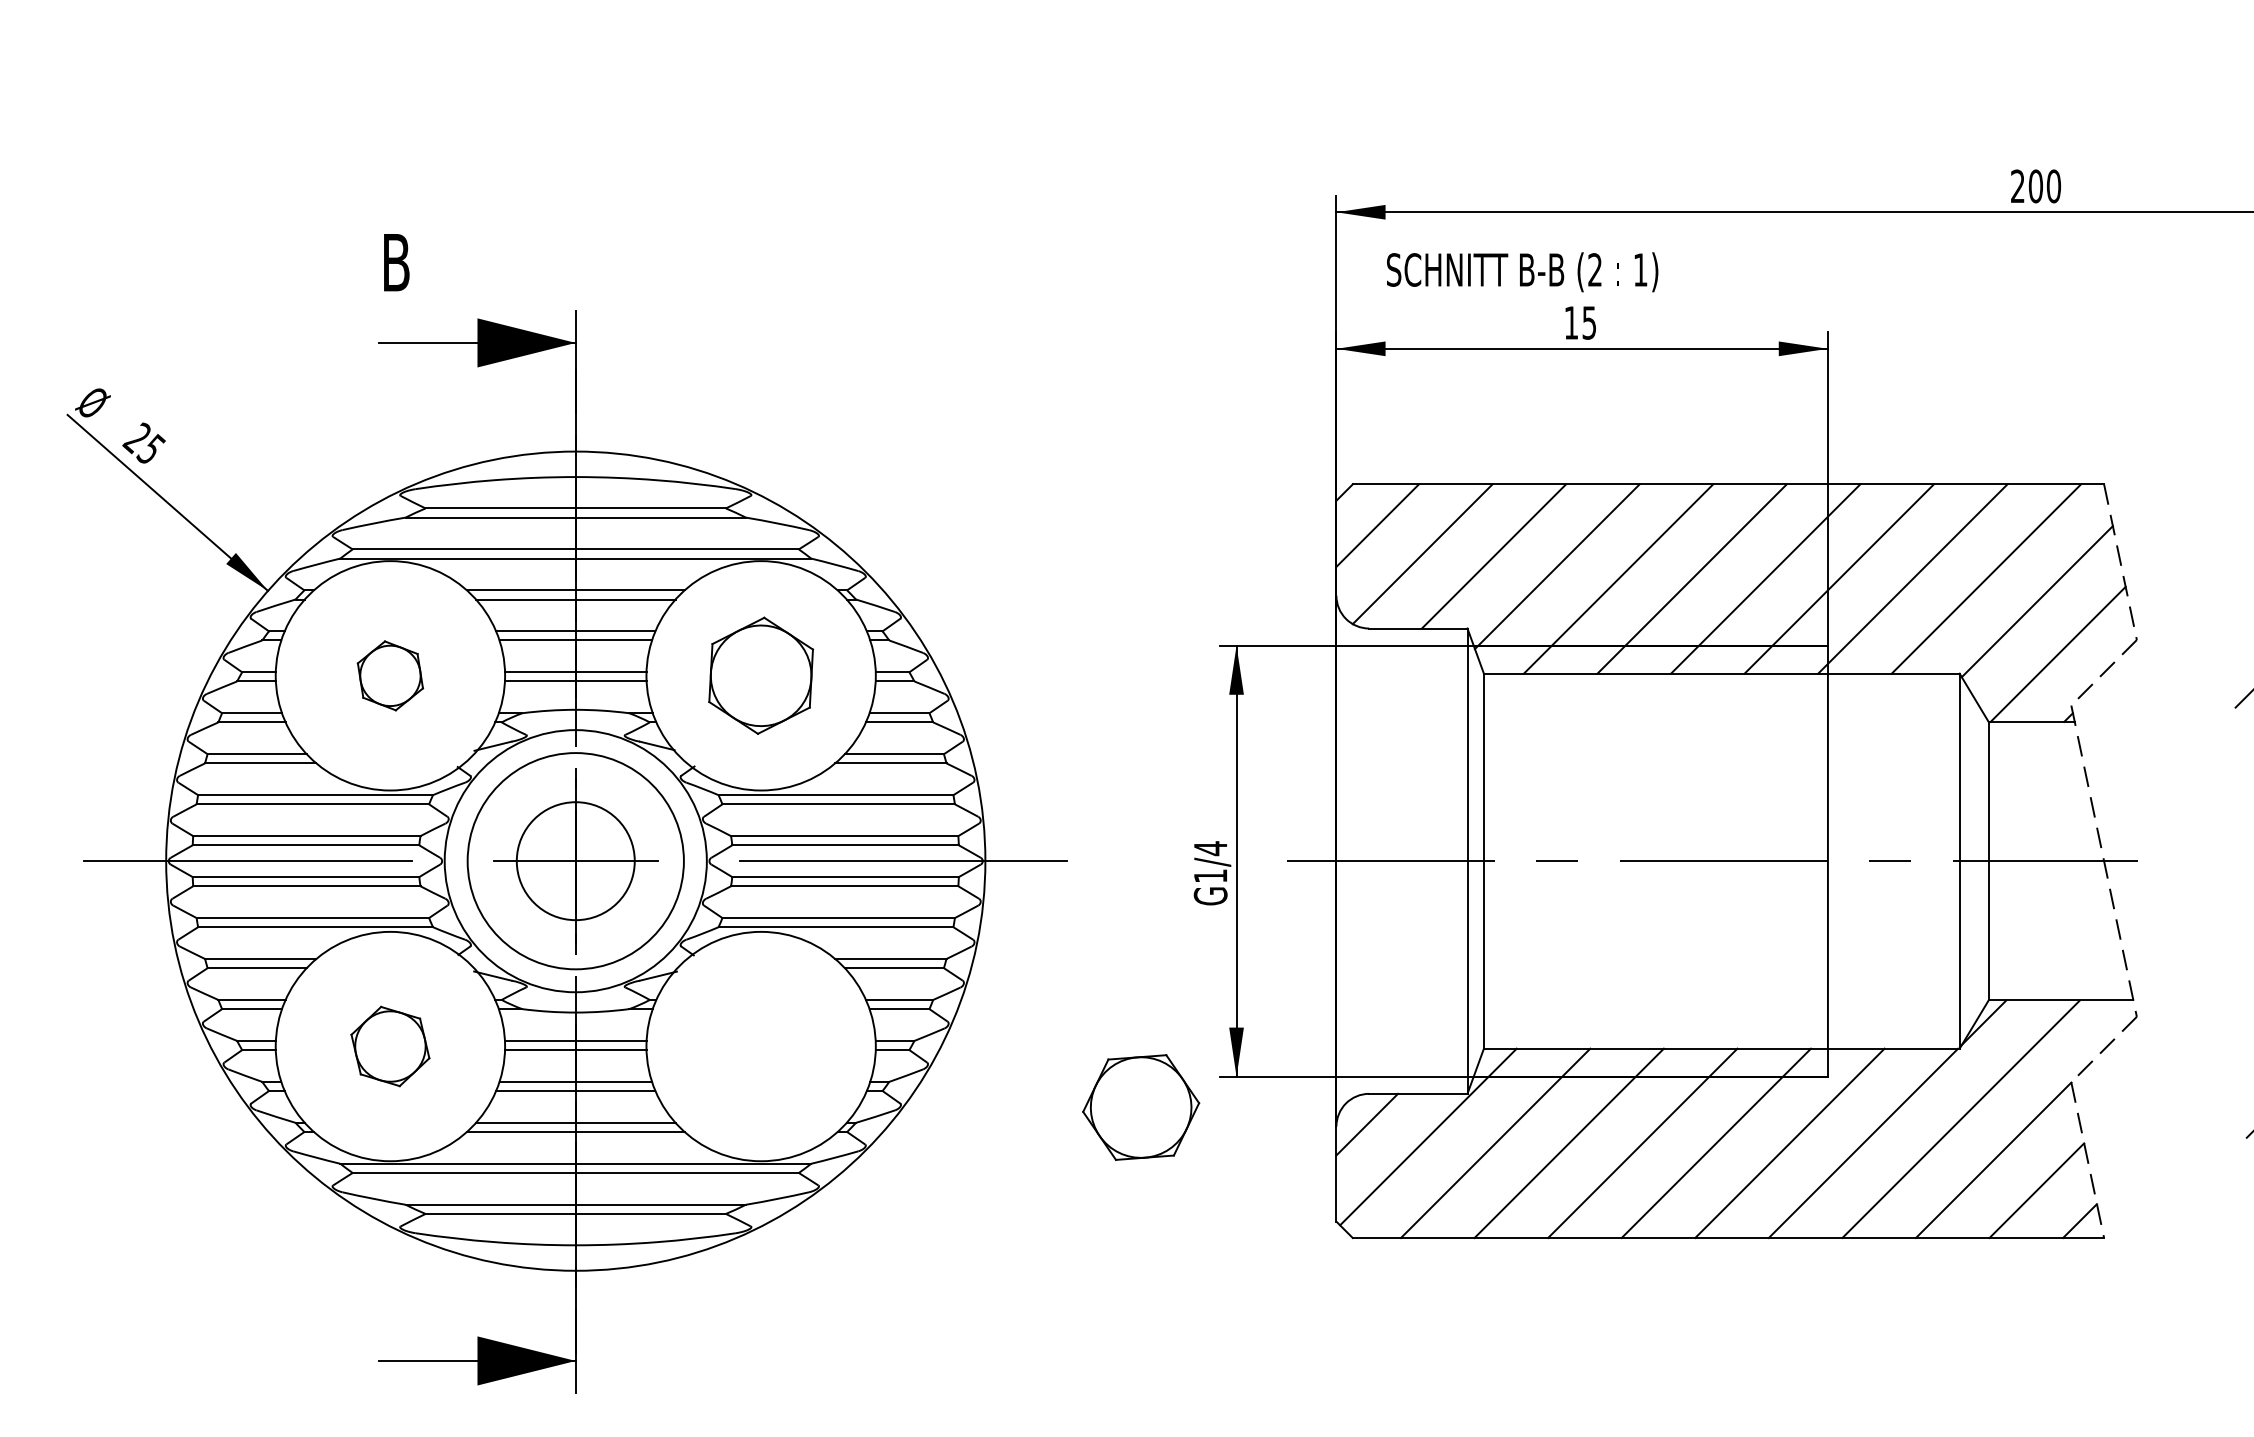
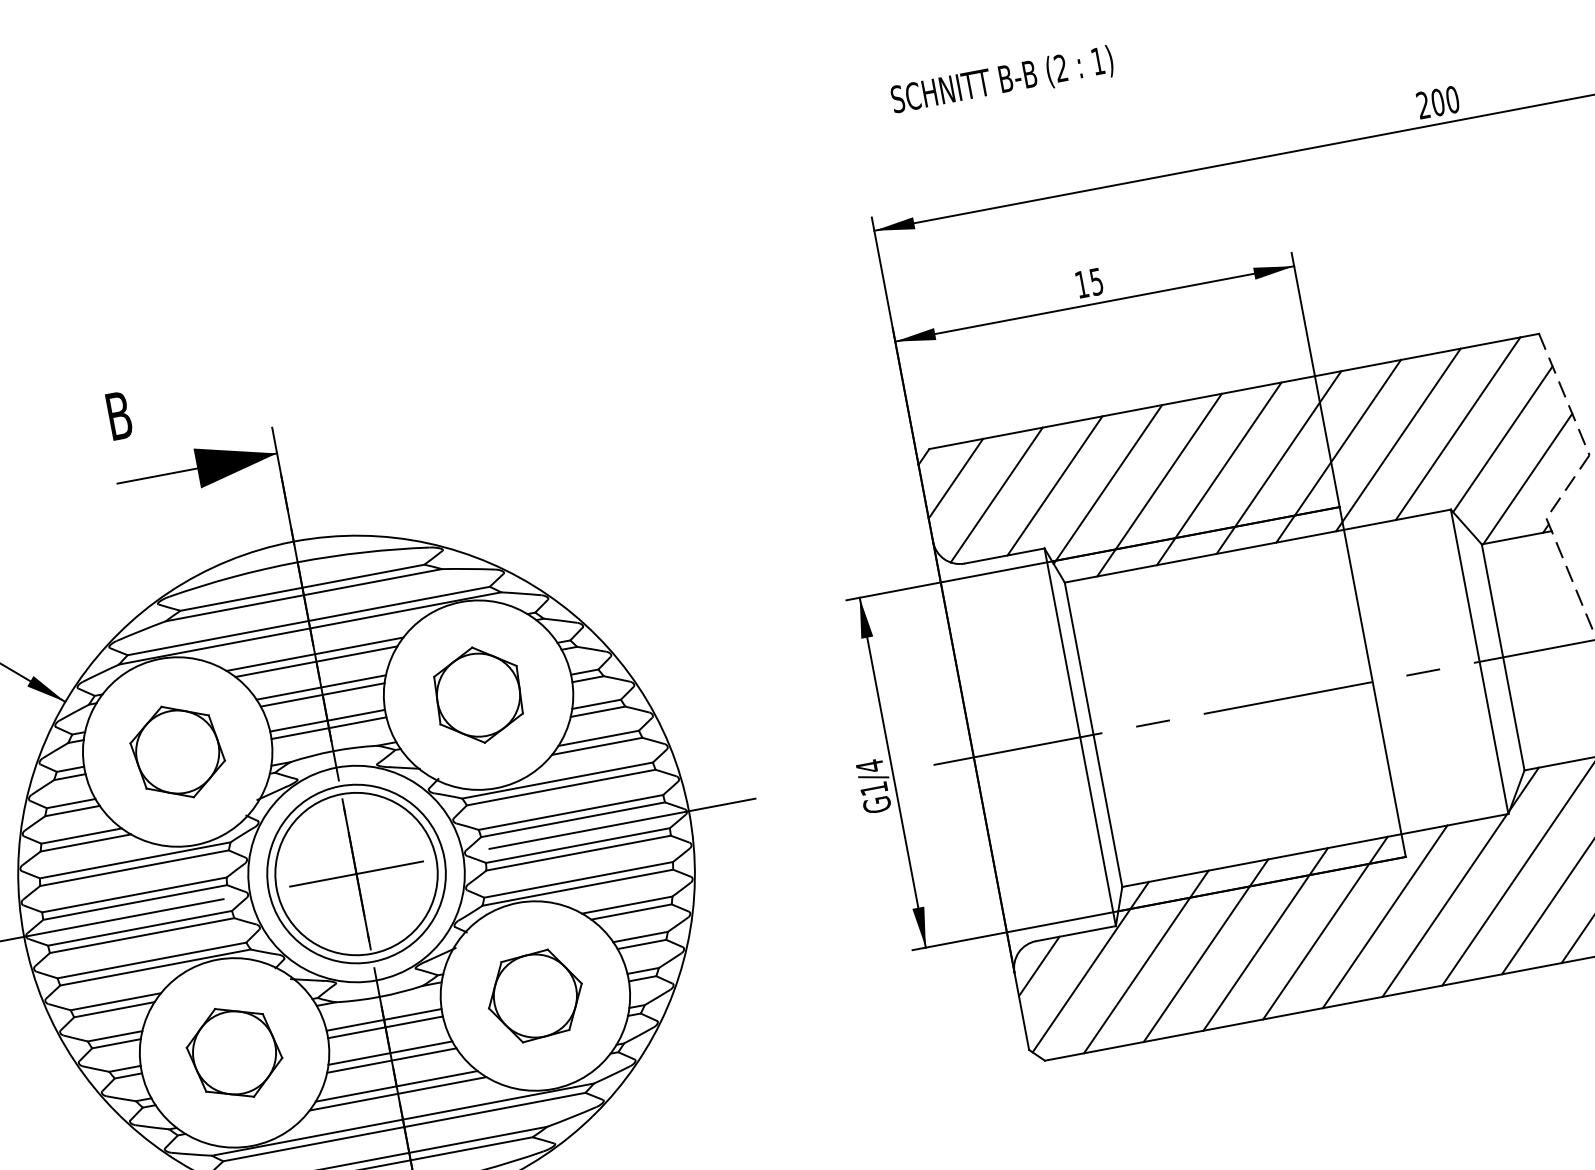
text: (1522, 272) -> (1002, 81), moved
part: (390, 675) -> (177, 751), size x1.67
circle: (575, 860) -> (356, 873), size x1.67
part: (390, 1046) -> (234, 1052), size x1.43
part: (1141, 1107) -> (535, 995), moved

